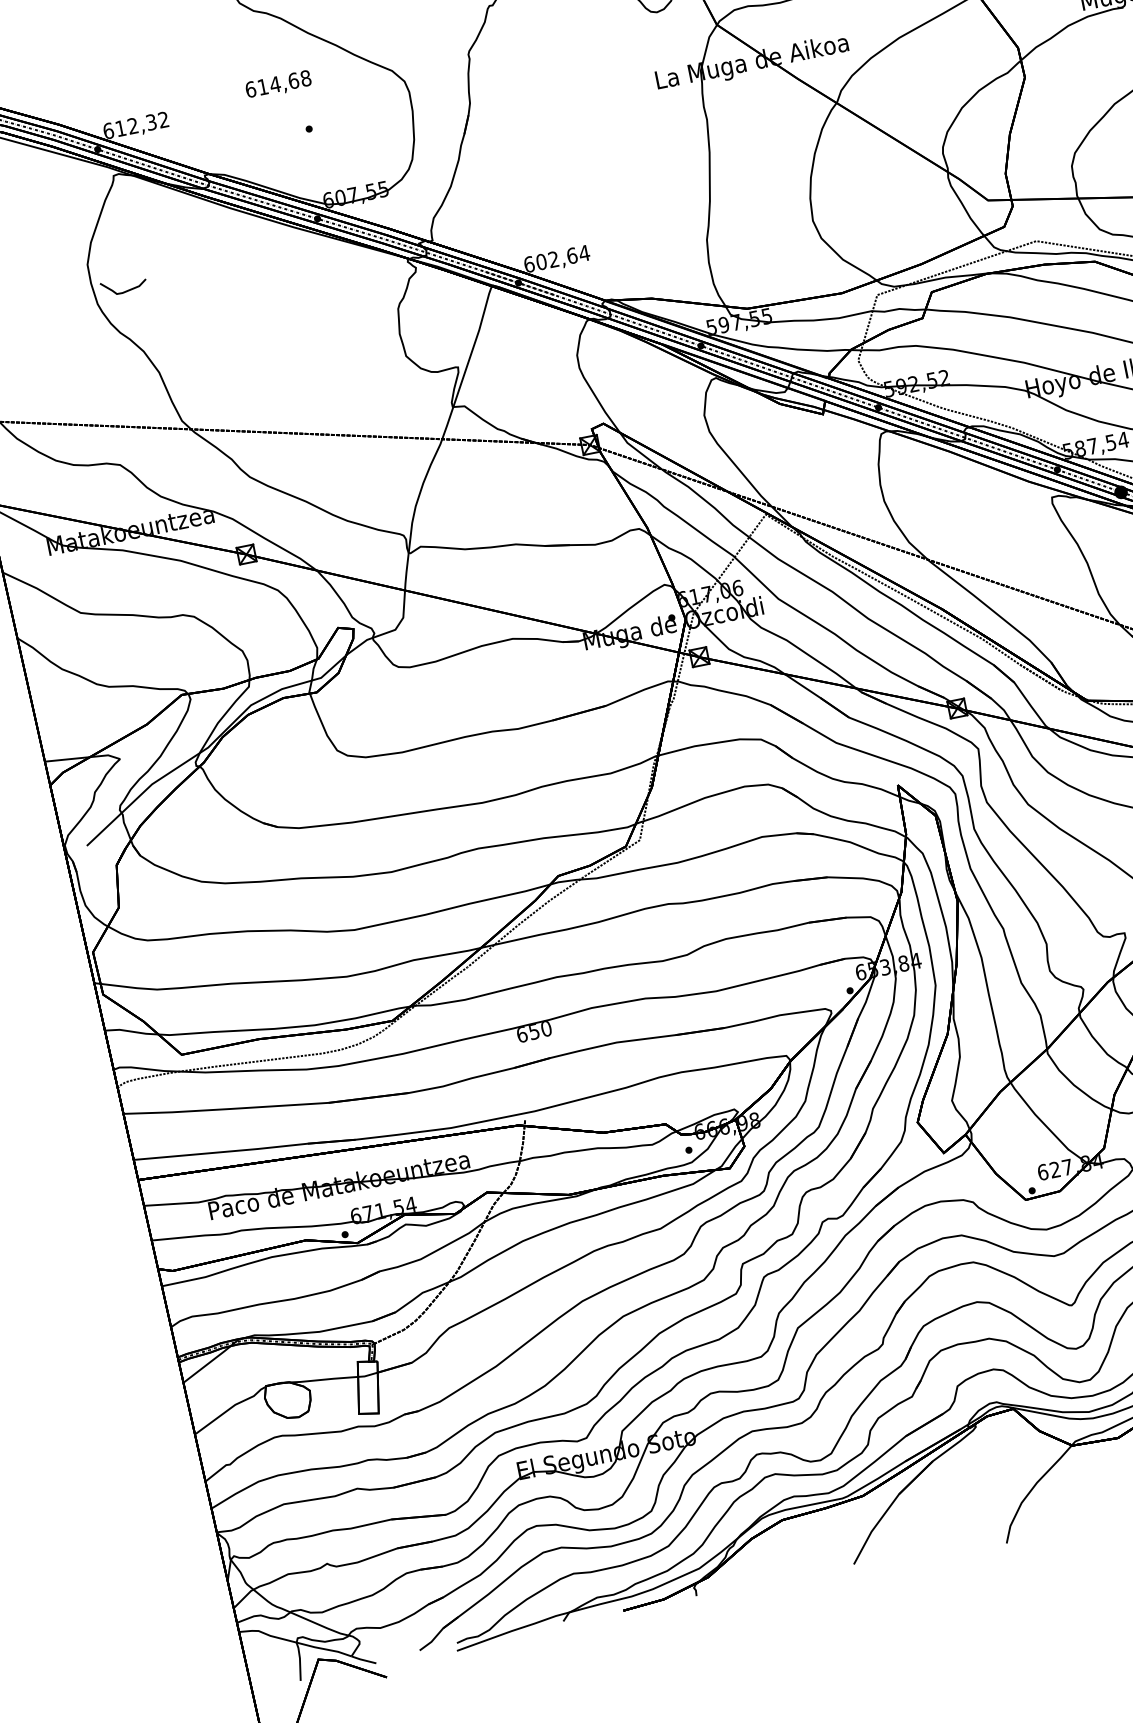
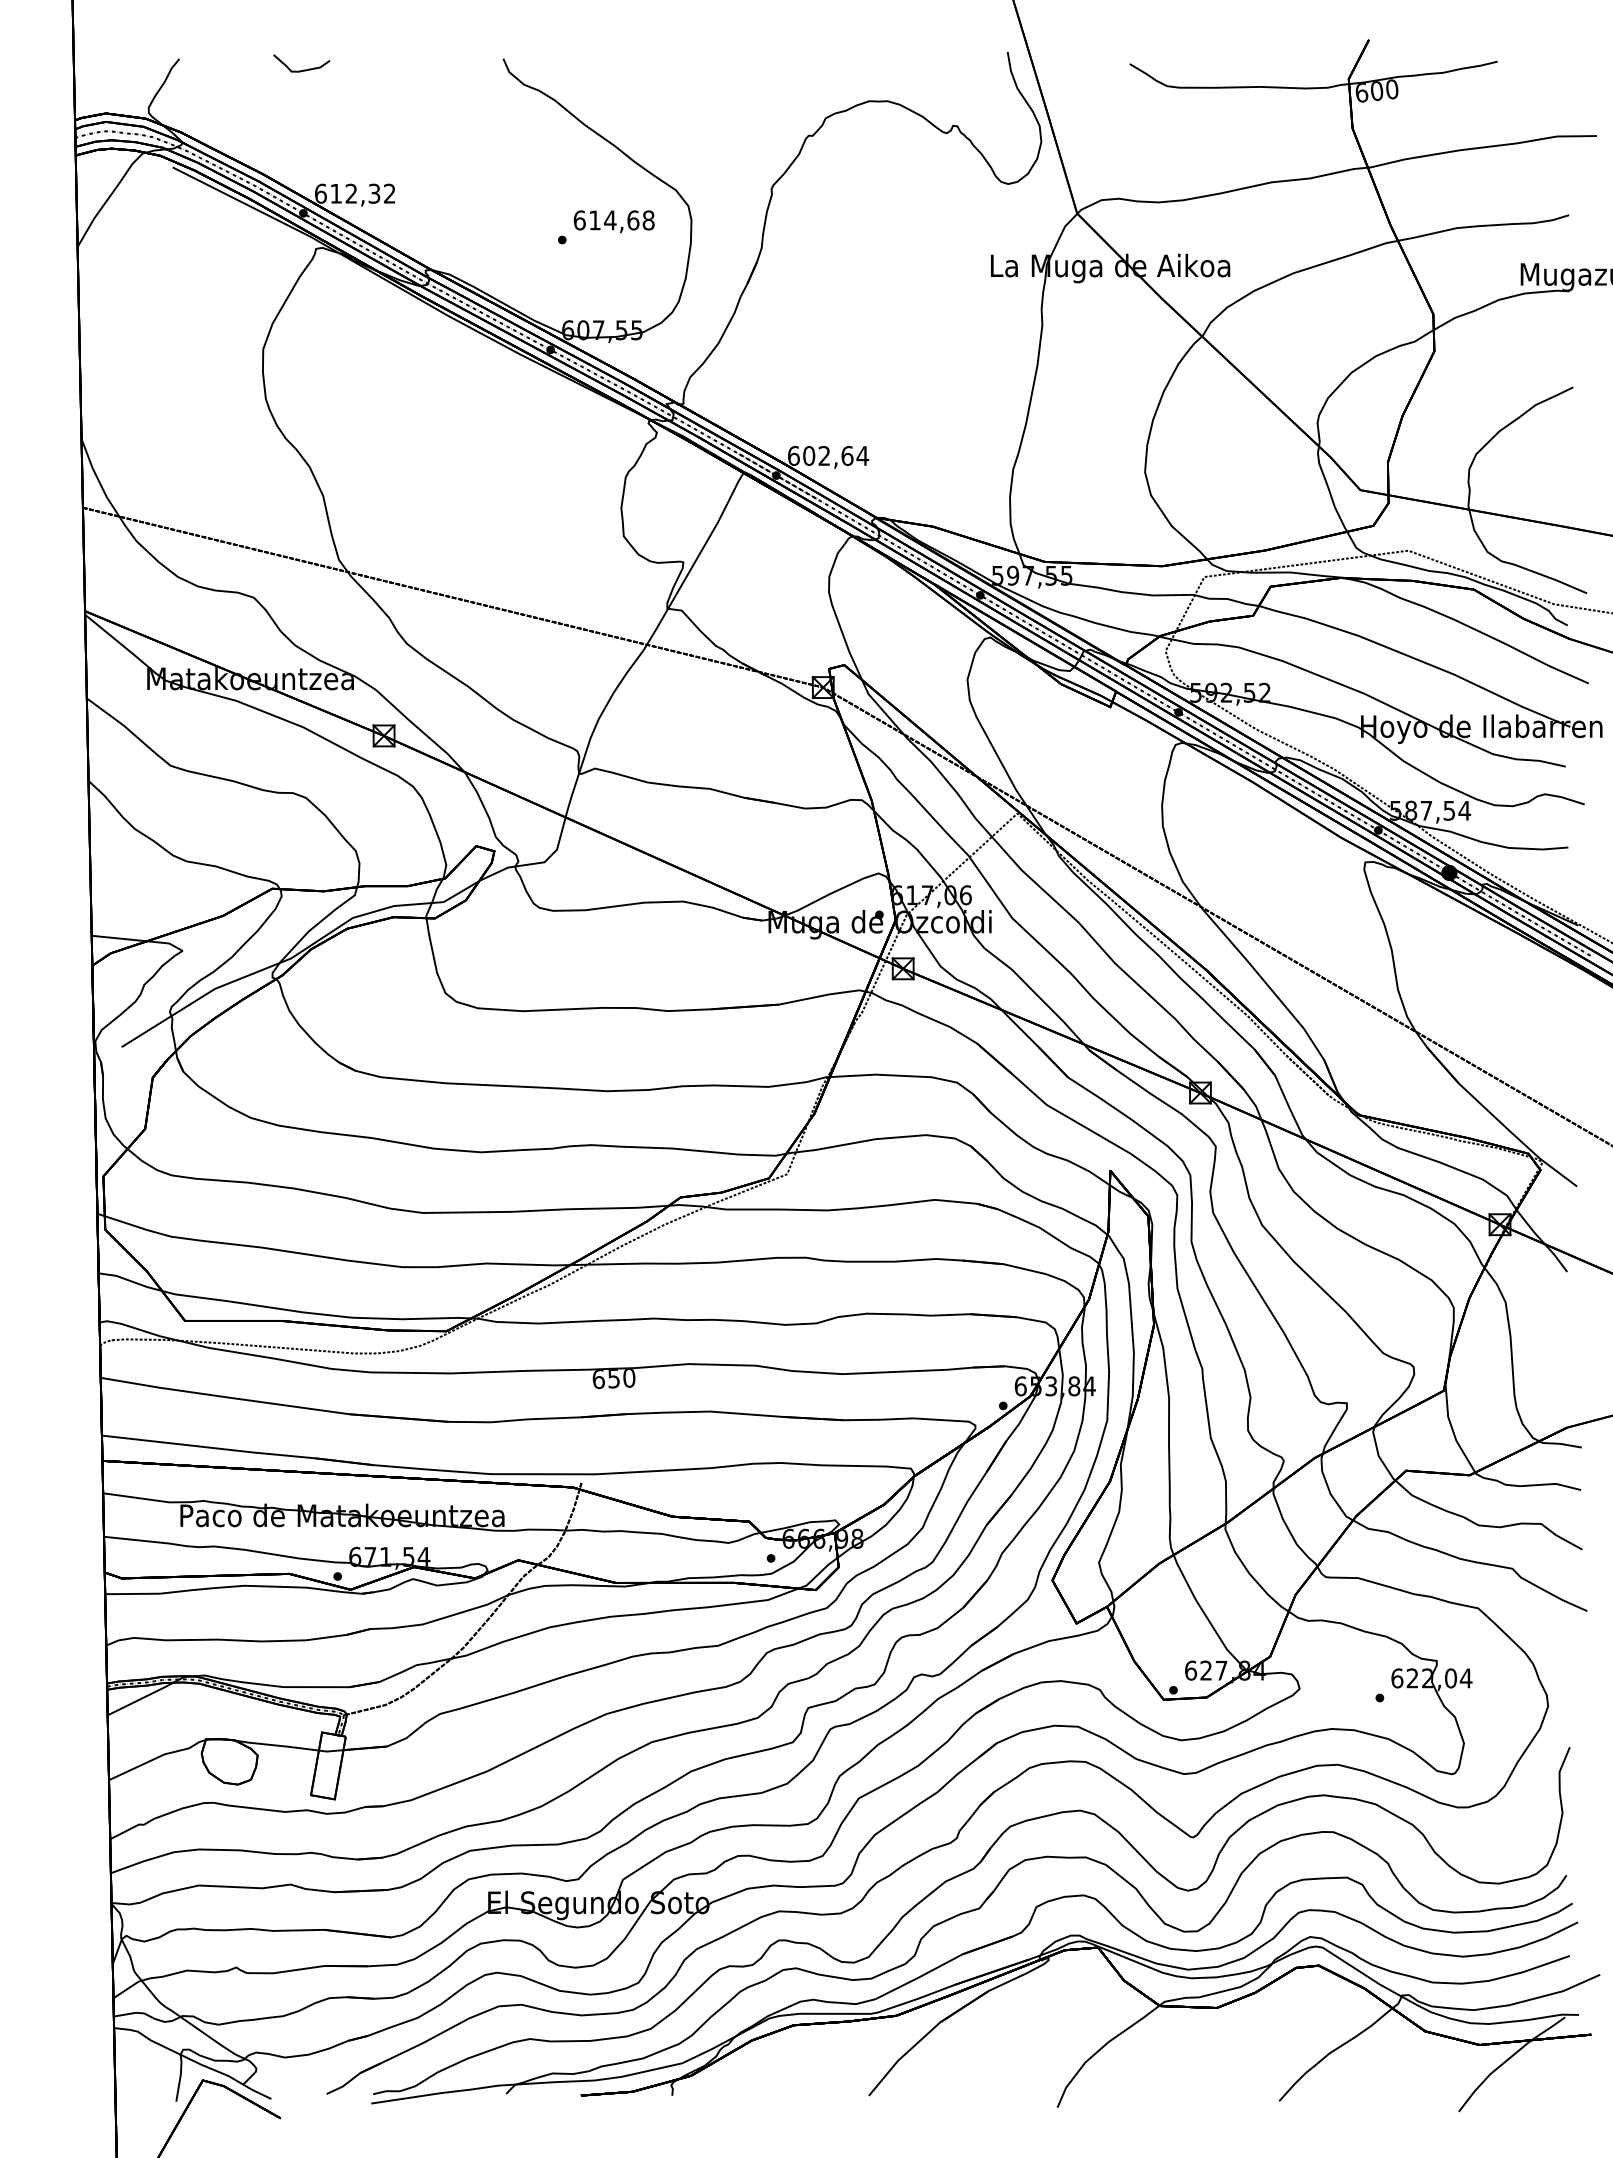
text: (277, 84) -> (613, 221), moved
curve: (126, 290) -> (303, 69), moved

